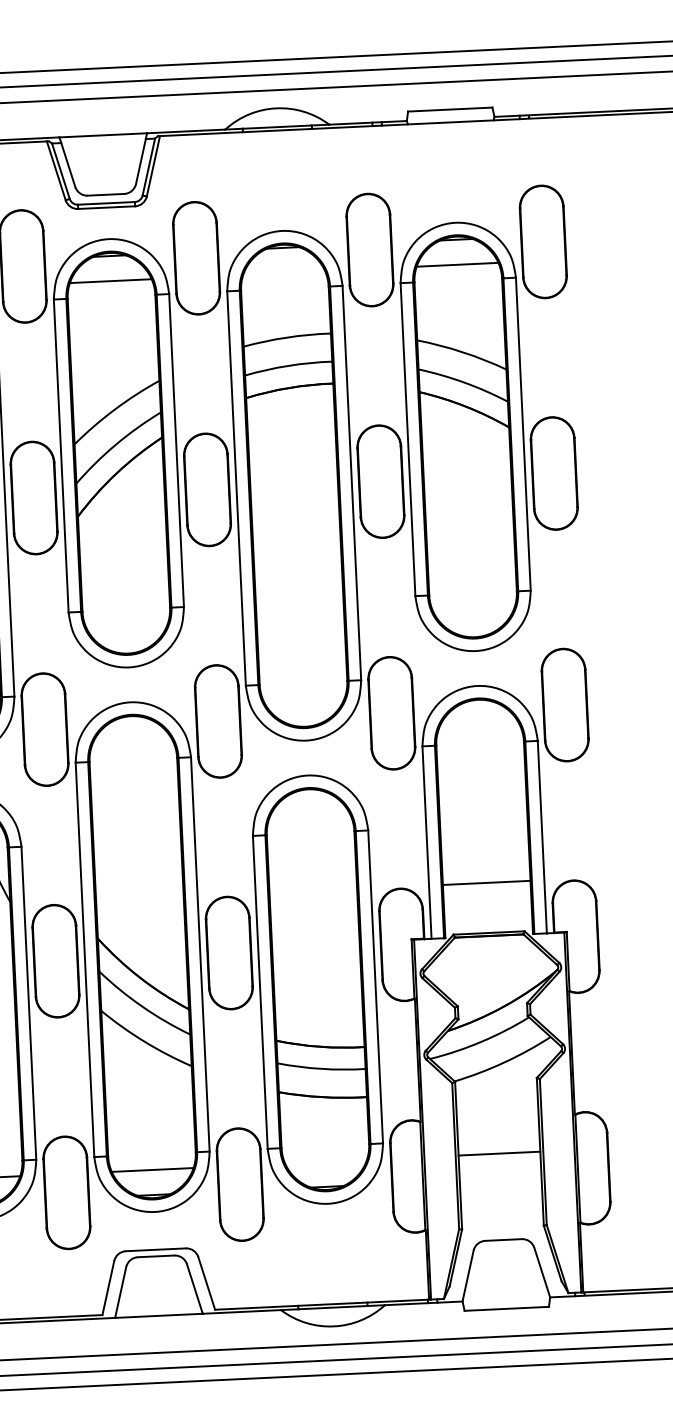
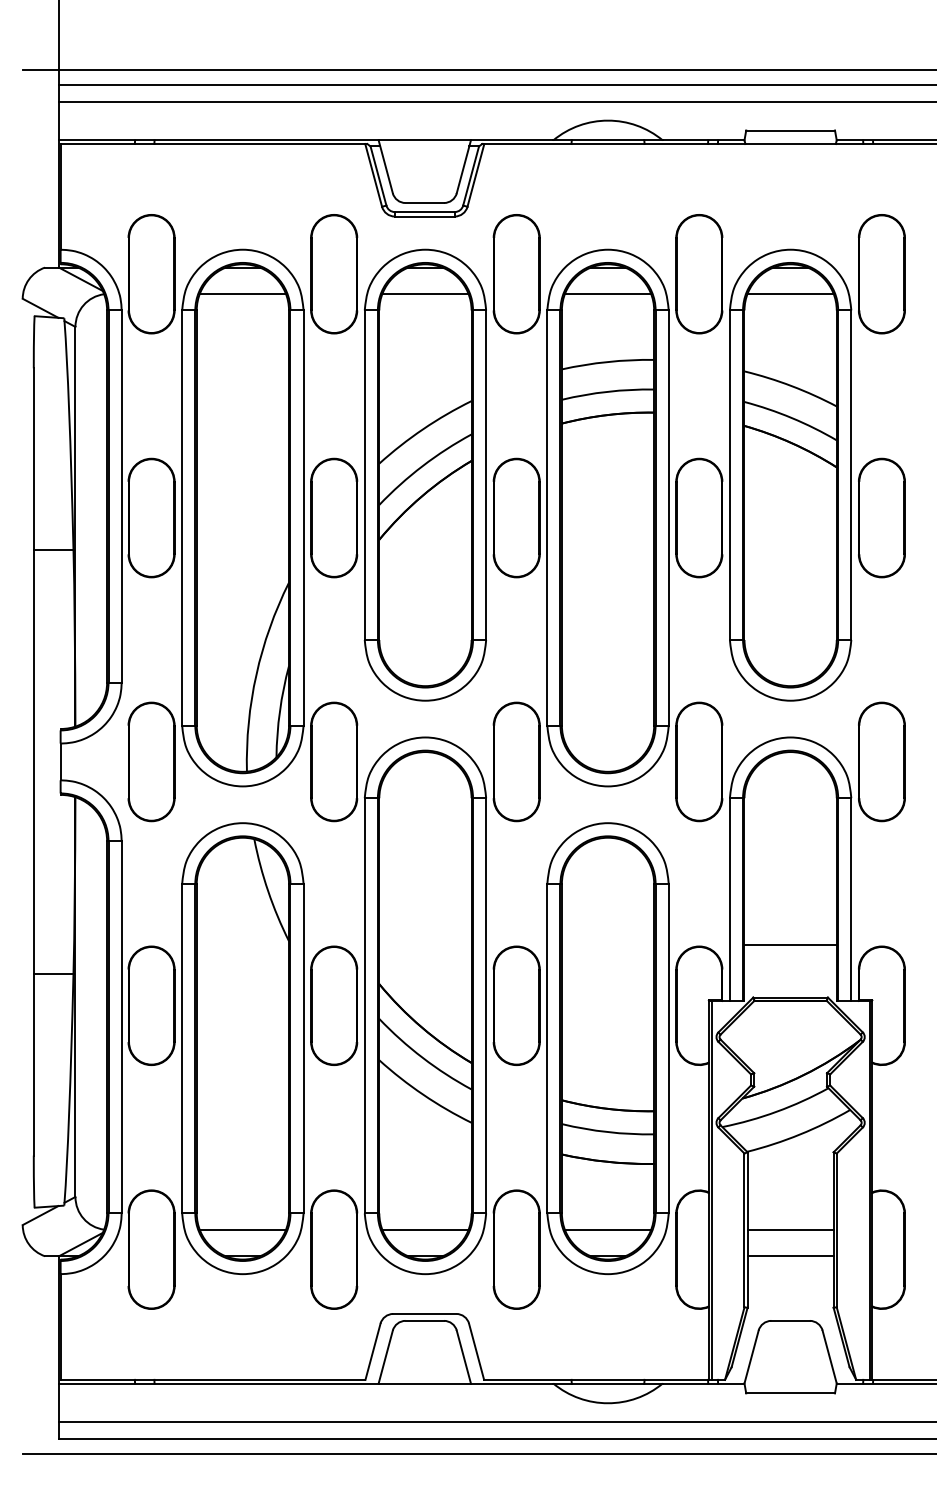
line: (283, 272) -> (607, 293), added
line: (325, 1161) -> (607, 1229), added
line: (500, 1178) -> (790, 1256), added

